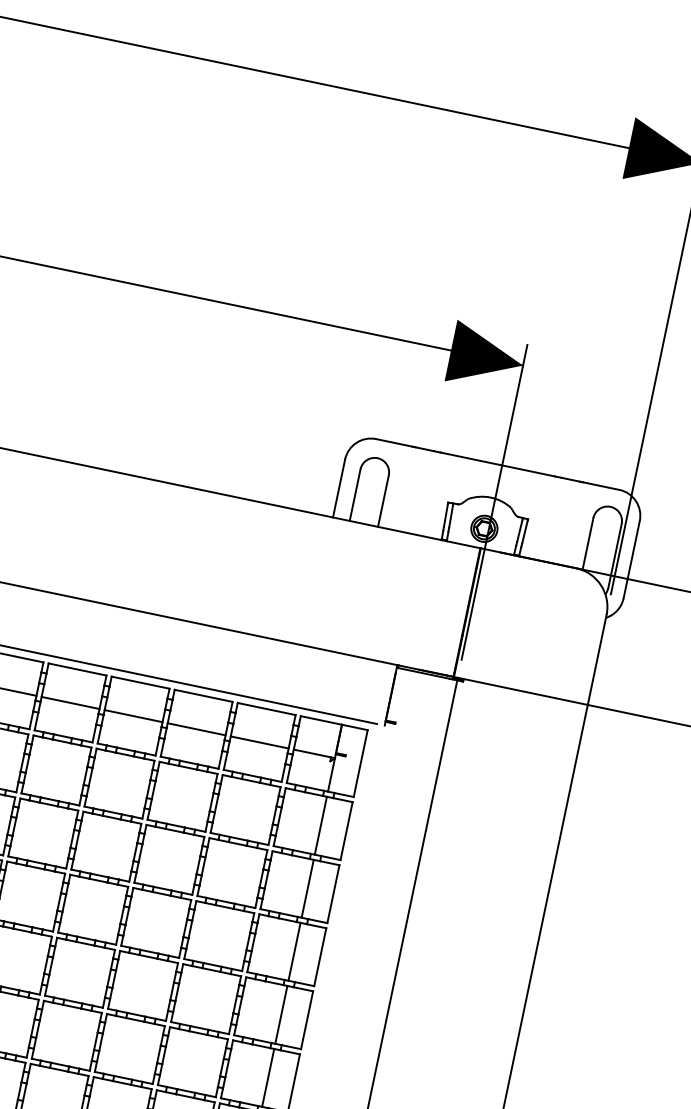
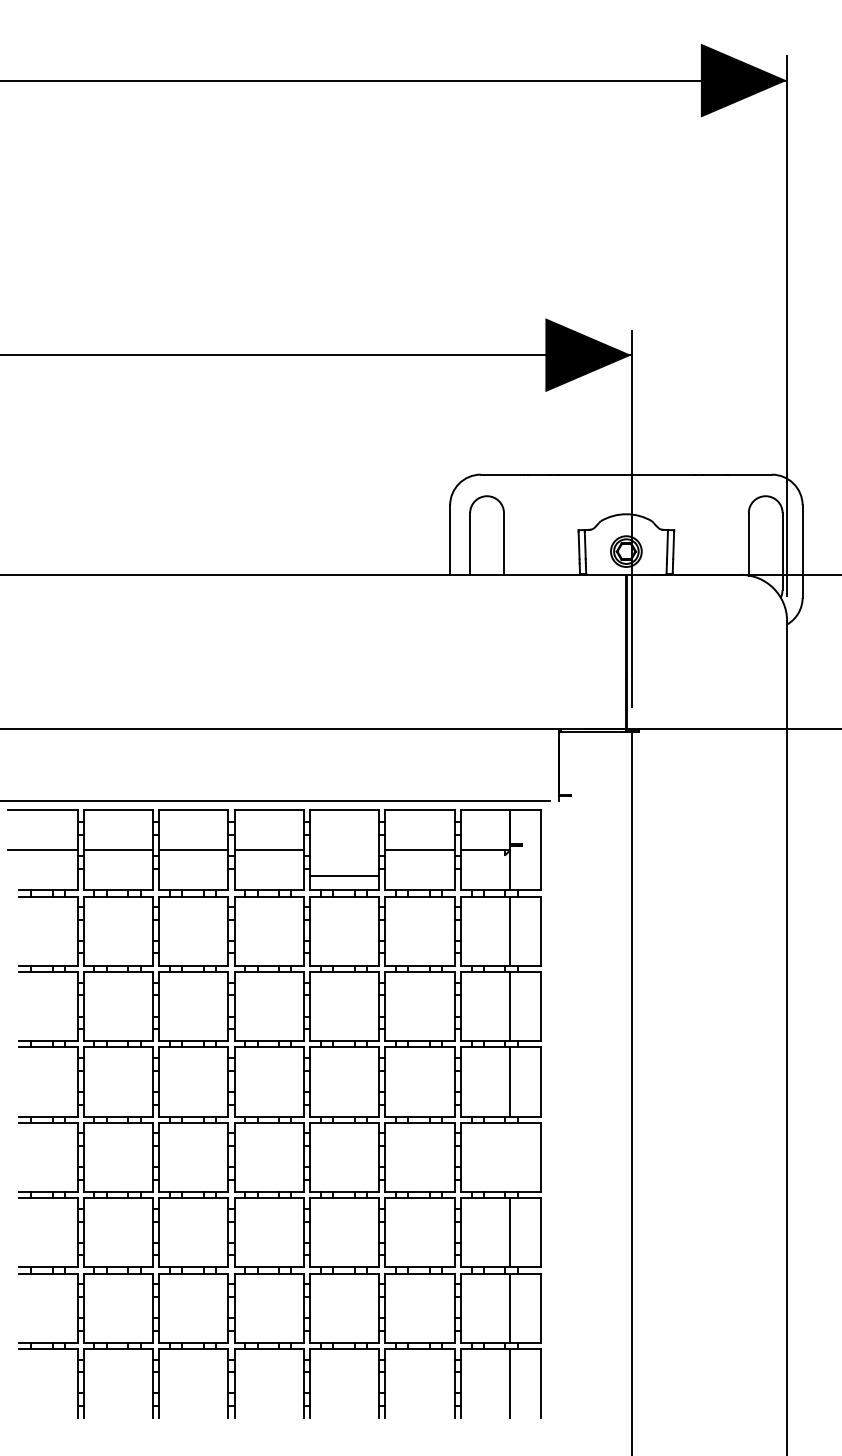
line: (196, 729) -> (344, 876), moved
line: (281, 1015) -> (510, 1157), removed

